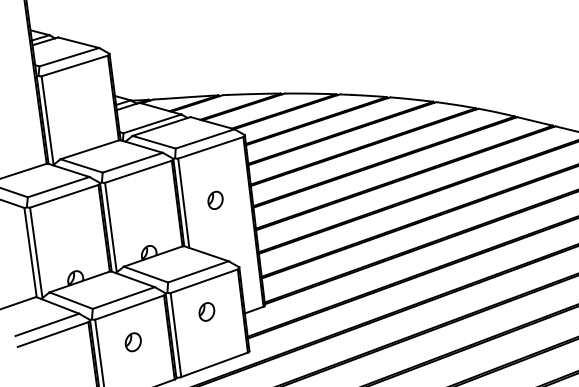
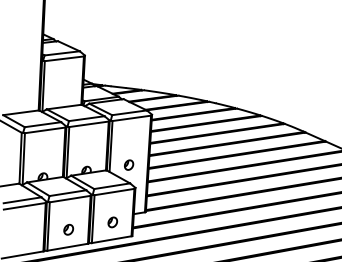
part: (216, 199) -> (129, 164), moved
part: (206, 312) -> (112, 222), moved
part: (132, 341) -> (68, 229), moved

